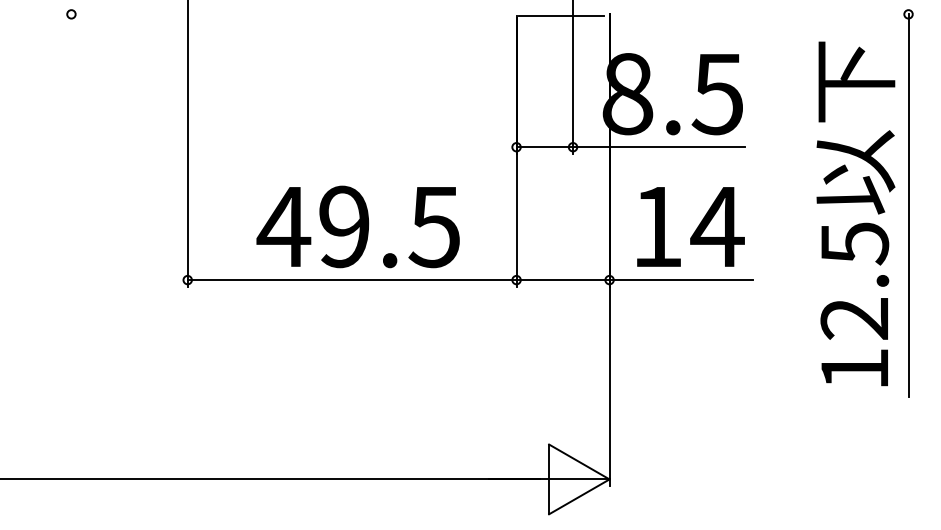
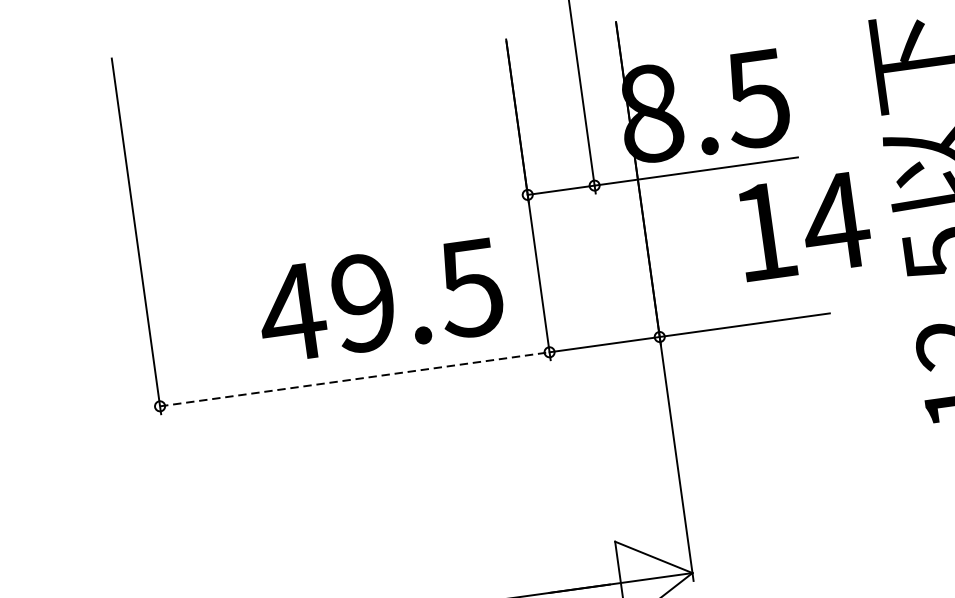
line: (560, 15) -> (558, 31), removed
text: (357, 226) -> (379, 300), moved
text: (690, 226) -> (803, 225), moved
line: (352, 280) -> (355, 379), solid -> dashed

